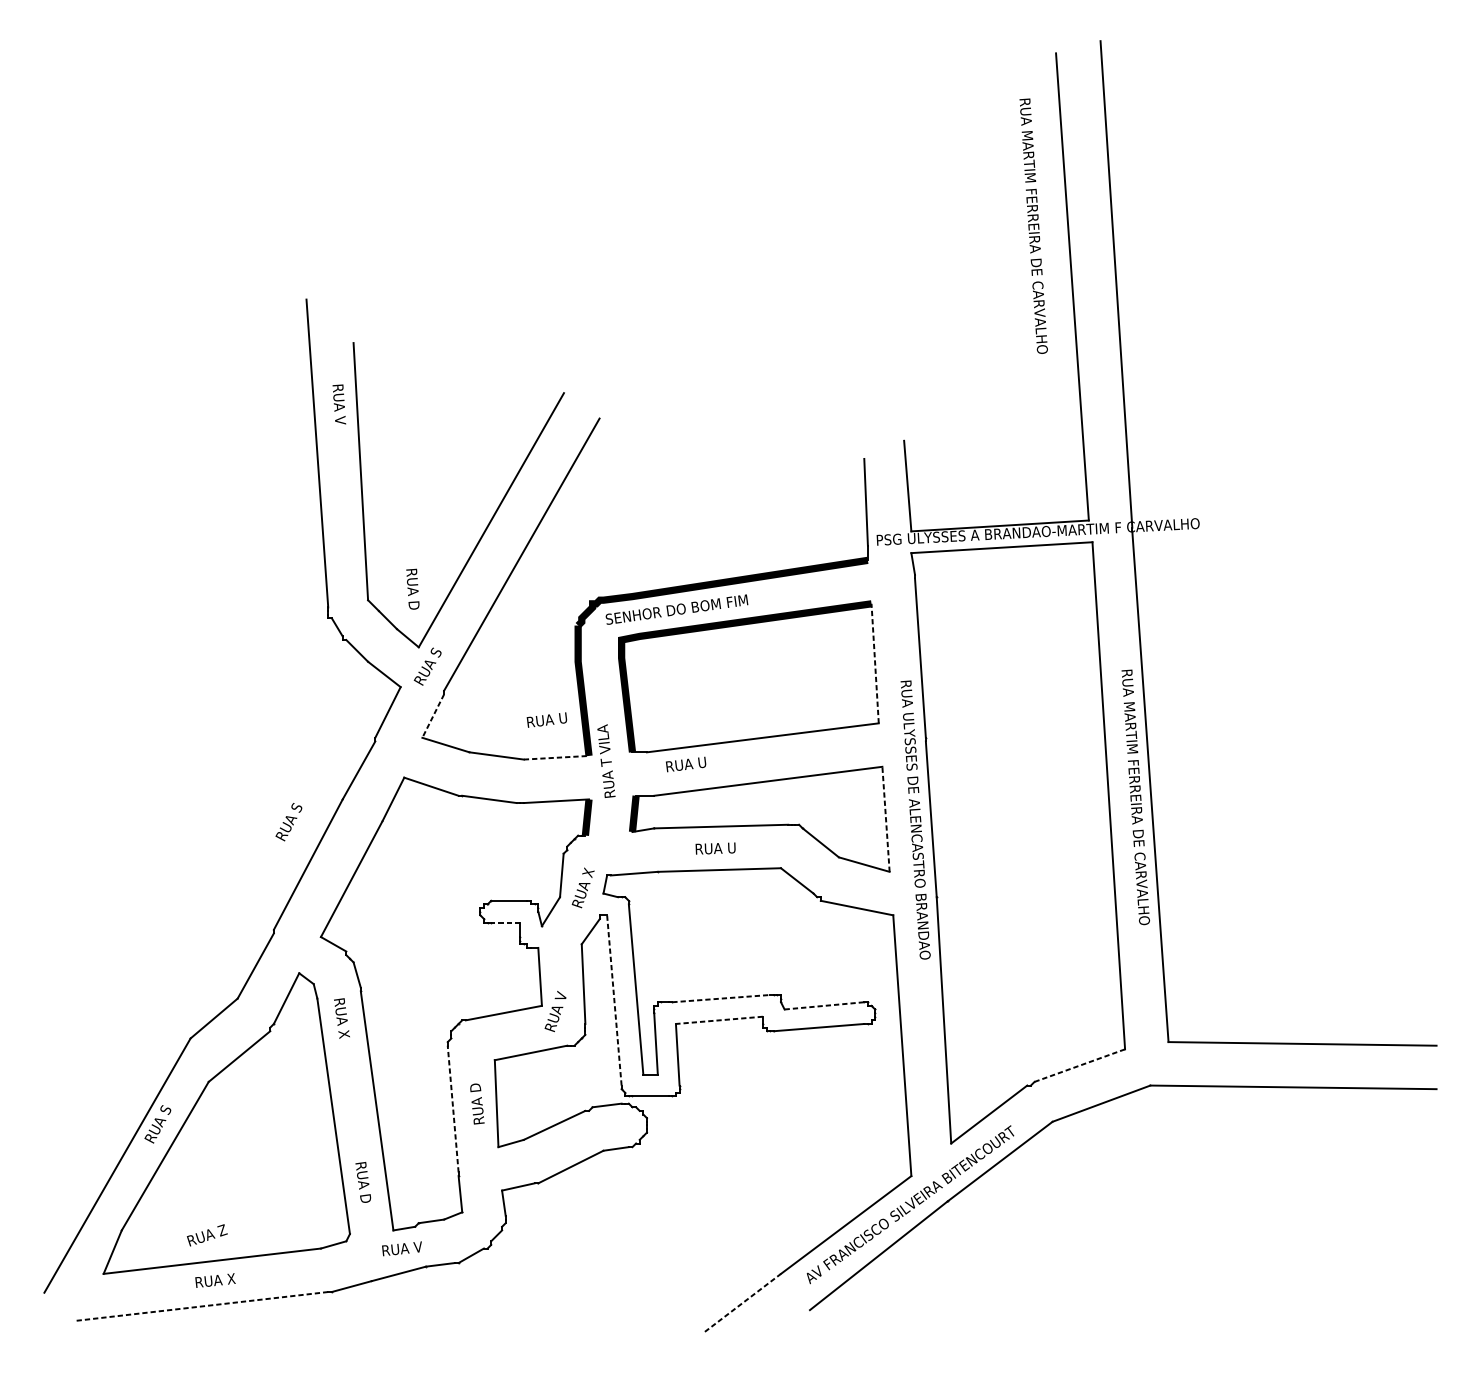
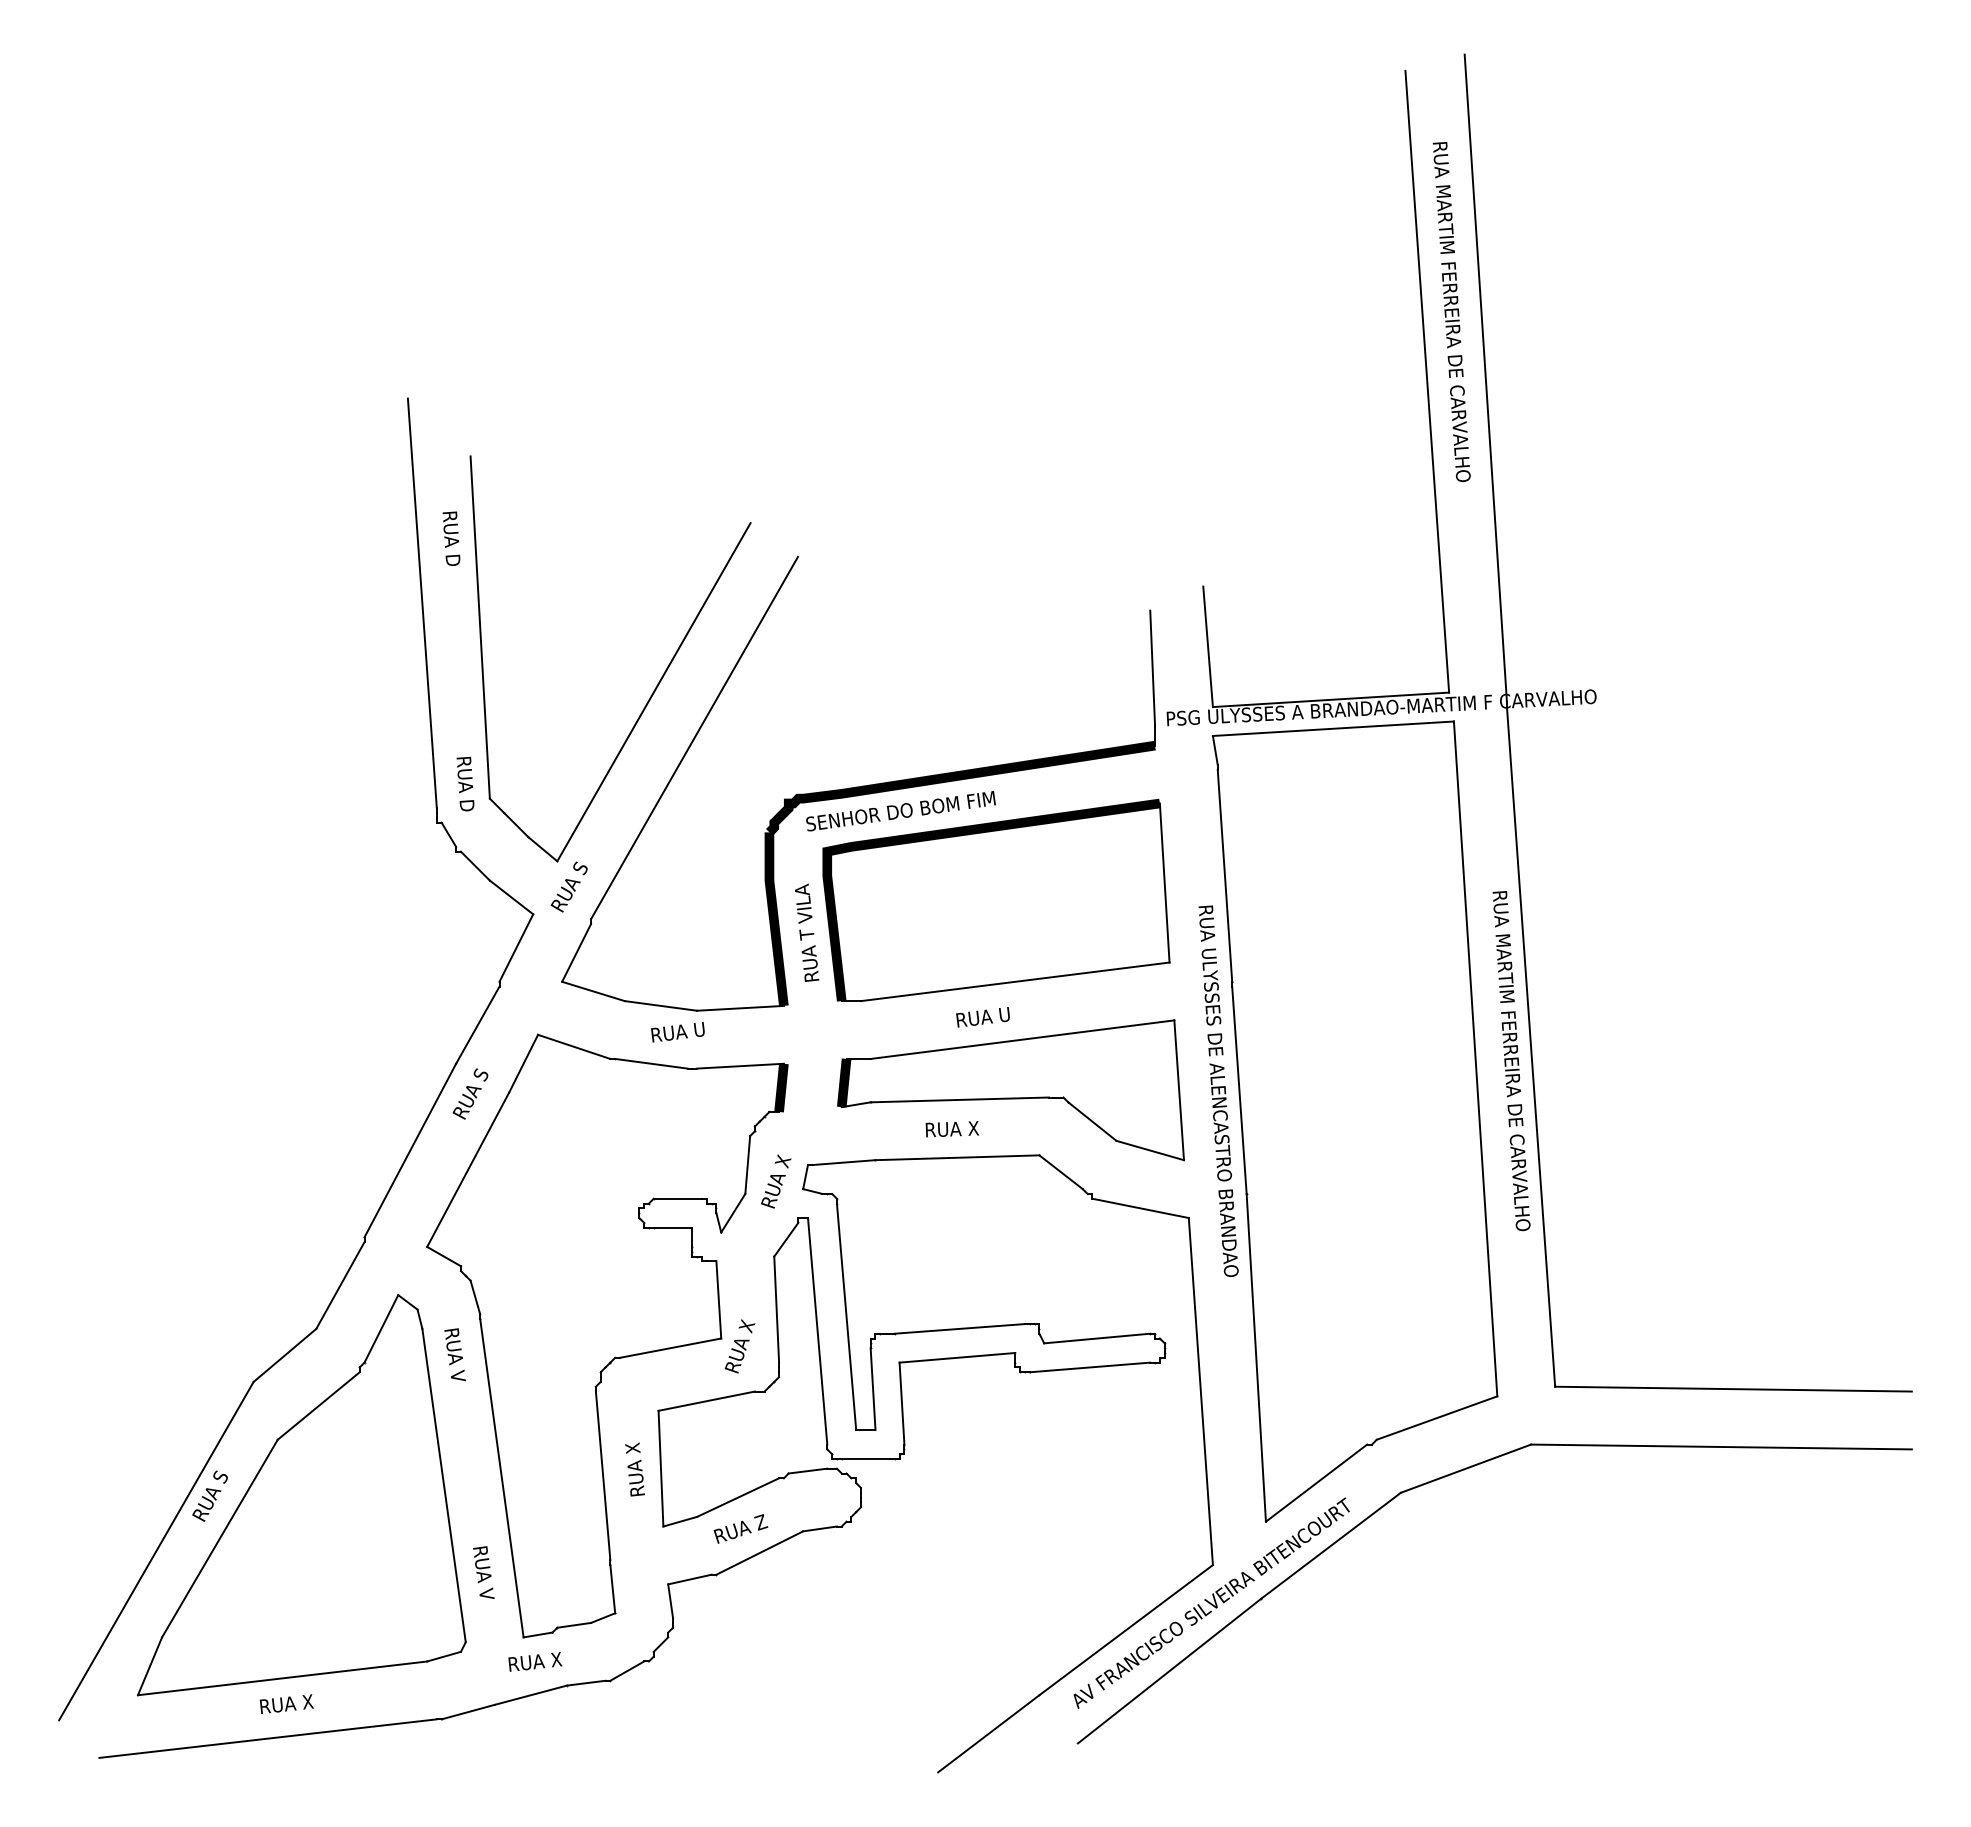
text: (1033, 225) -> (1451, 311), moved
text: (340, 420) -> (452, 559), RUA V -> RUA D
text: (412, 588) -> (465, 783), moved
line: (875, 663) -> (1164, 883), dashed -> solid
line: (433, 716) -> (576, 953), dashed -> solid
text: (546, 720) -> (677, 1032), moved
line: (557, 757) -> (741, 1008), dashed -> solid
text: (606, 760) -> (807, 932), moved
text: (685, 764) -> (982, 1017), moved
line: (886, 818) -> (1179, 1089), dashed -> solid
text: (288, 821) -> (470, 1093), moved
text: (731, 848) -> (973, 1128), RUA U -> RUA X
line: (505, 922) -> (672, 1227), dashed -> solid
text: (560, 996) -> (746, 1325), RUA V -> RUA X
line: (721, 998) -> (960, 1328), dashed -> solid
line: (614, 1000) -> (817, 1331), dashed -> solid
line: (824, 1005) -> (1097, 1338), dashed -> solid
line: (718, 1020) -> (956, 1357), dashed -> solid
text: (343, 1033) -> (457, 1375), RUA X -> RUA V
line: (1080, 1065) -> (1437, 1417), dashed -> solid
text: (475, 1087) -> (632, 1447), RUA D -> RUA X
line: (453, 1108) -> (603, 1475), dashed -> solid
text: (365, 1197) -> (486, 1593), RUA D -> RUA V
text: (207, 1235) -> (740, 1528), moved
text: (418, 1247) -> (556, 1659), RUA V -> RUA X
line: (742, 1302) -> (988, 1733), dashed -> solid
line: (201, 1306) -> (268, 1738), dashed -> solid

